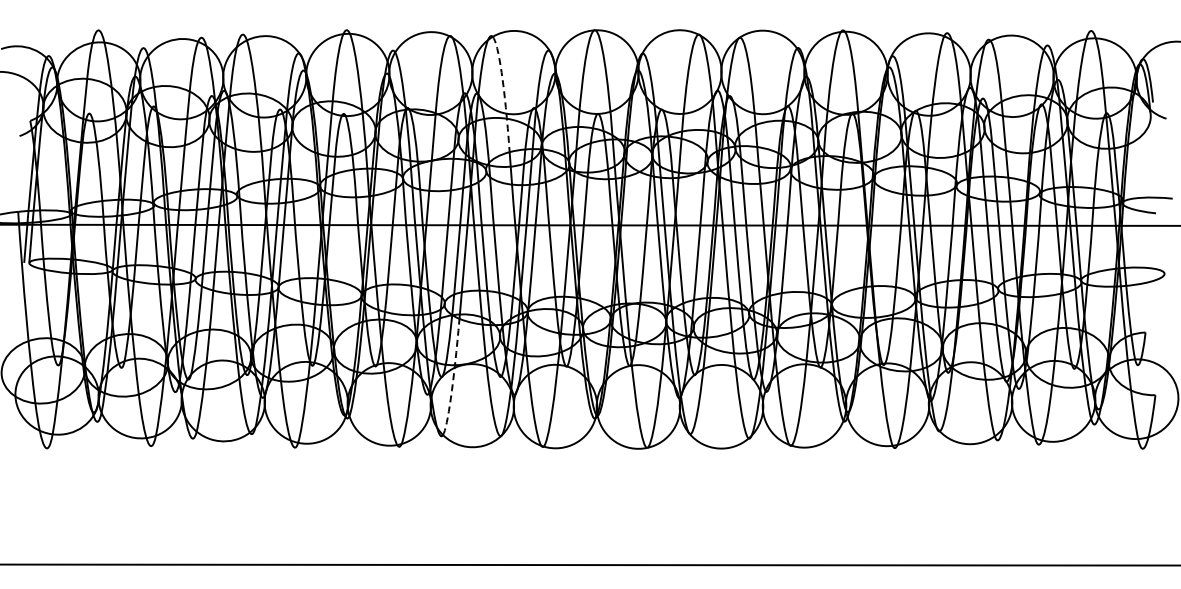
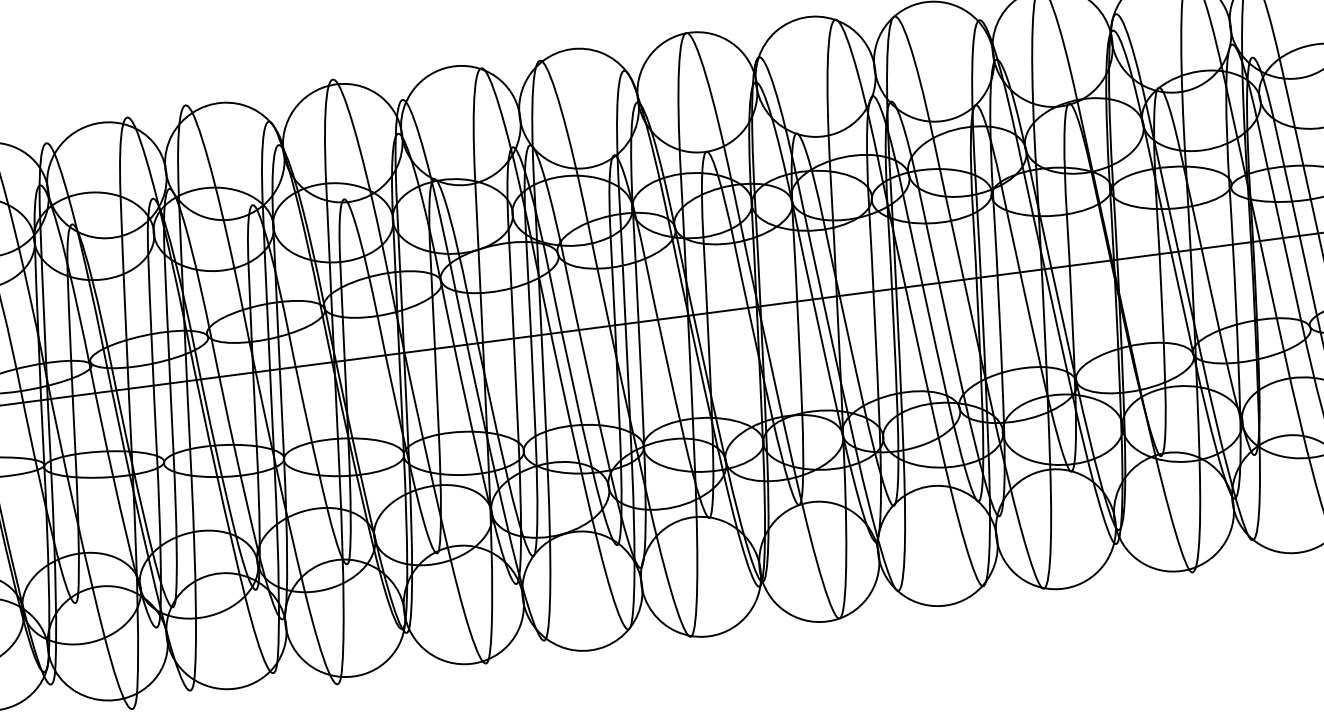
arc: (503, 90) -> (567, 136), dashed -> solid
arc: (453, 380) -> (550, 558), dashed -> solid

